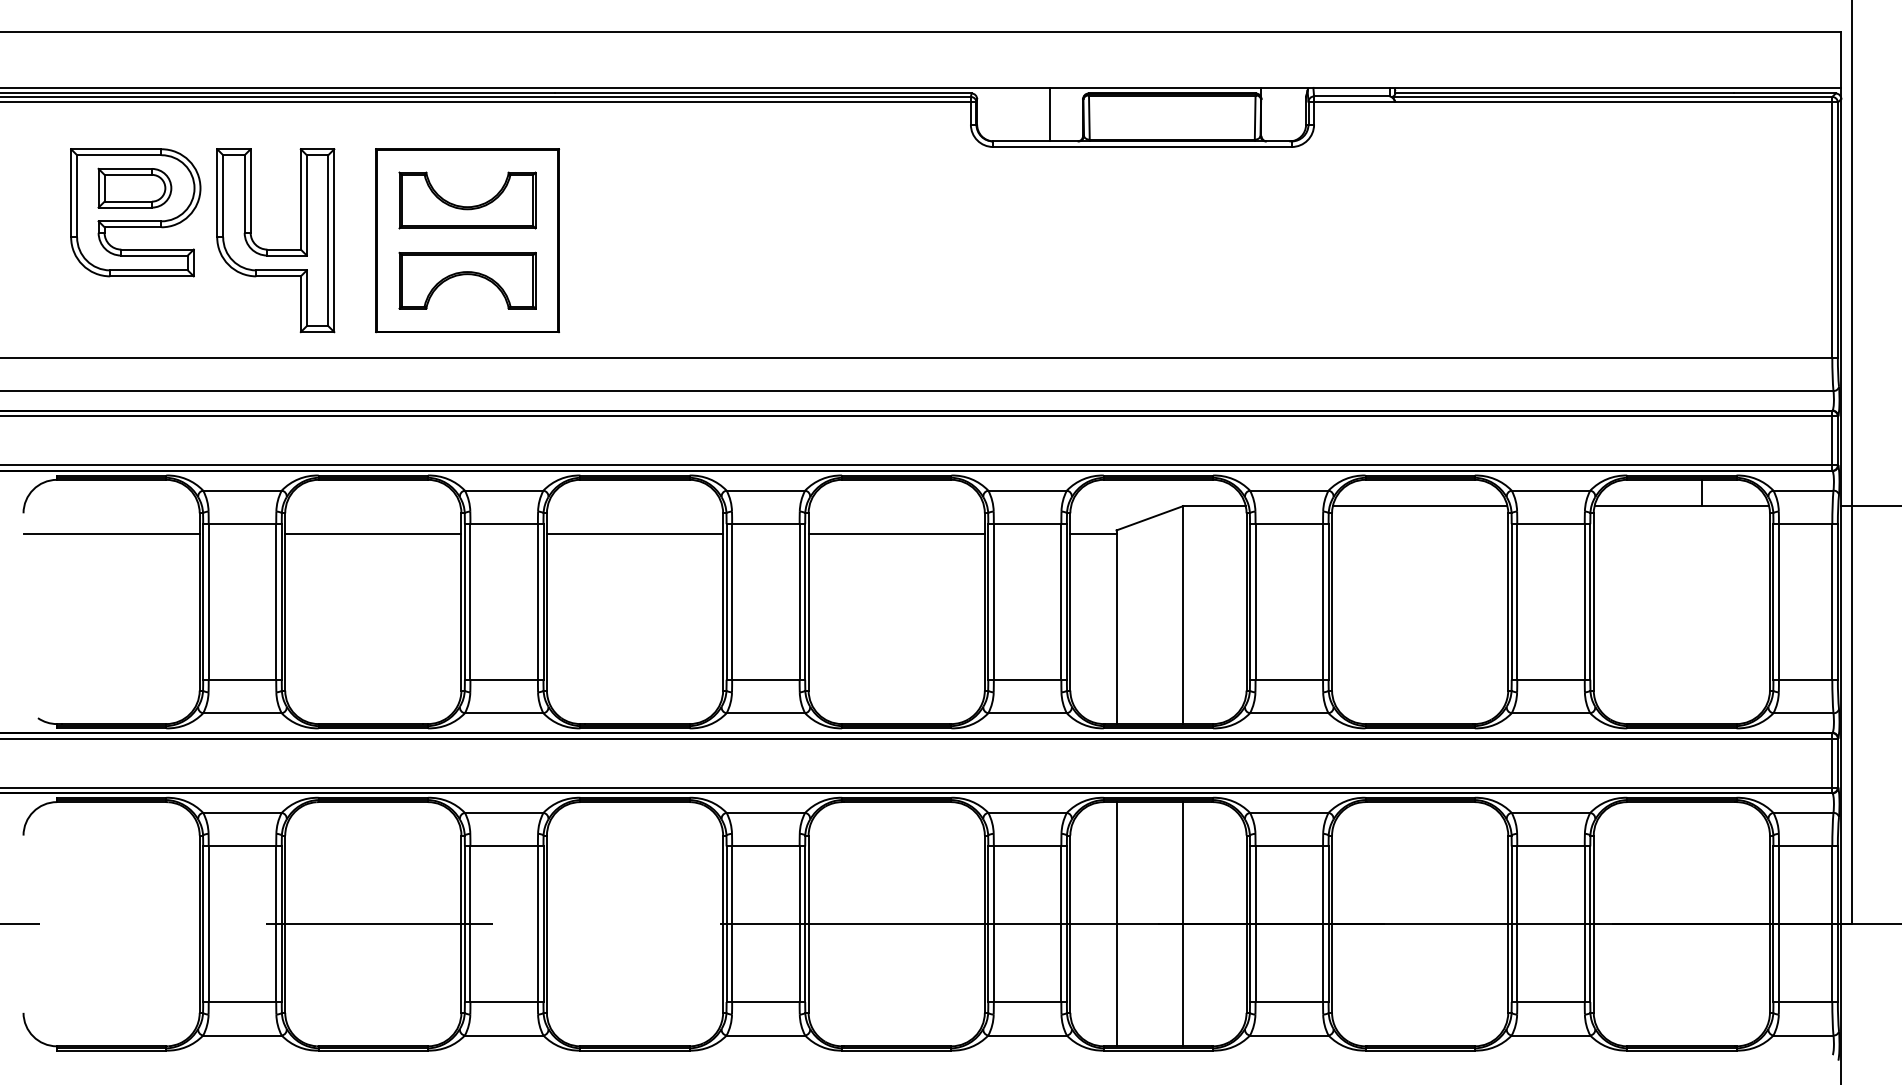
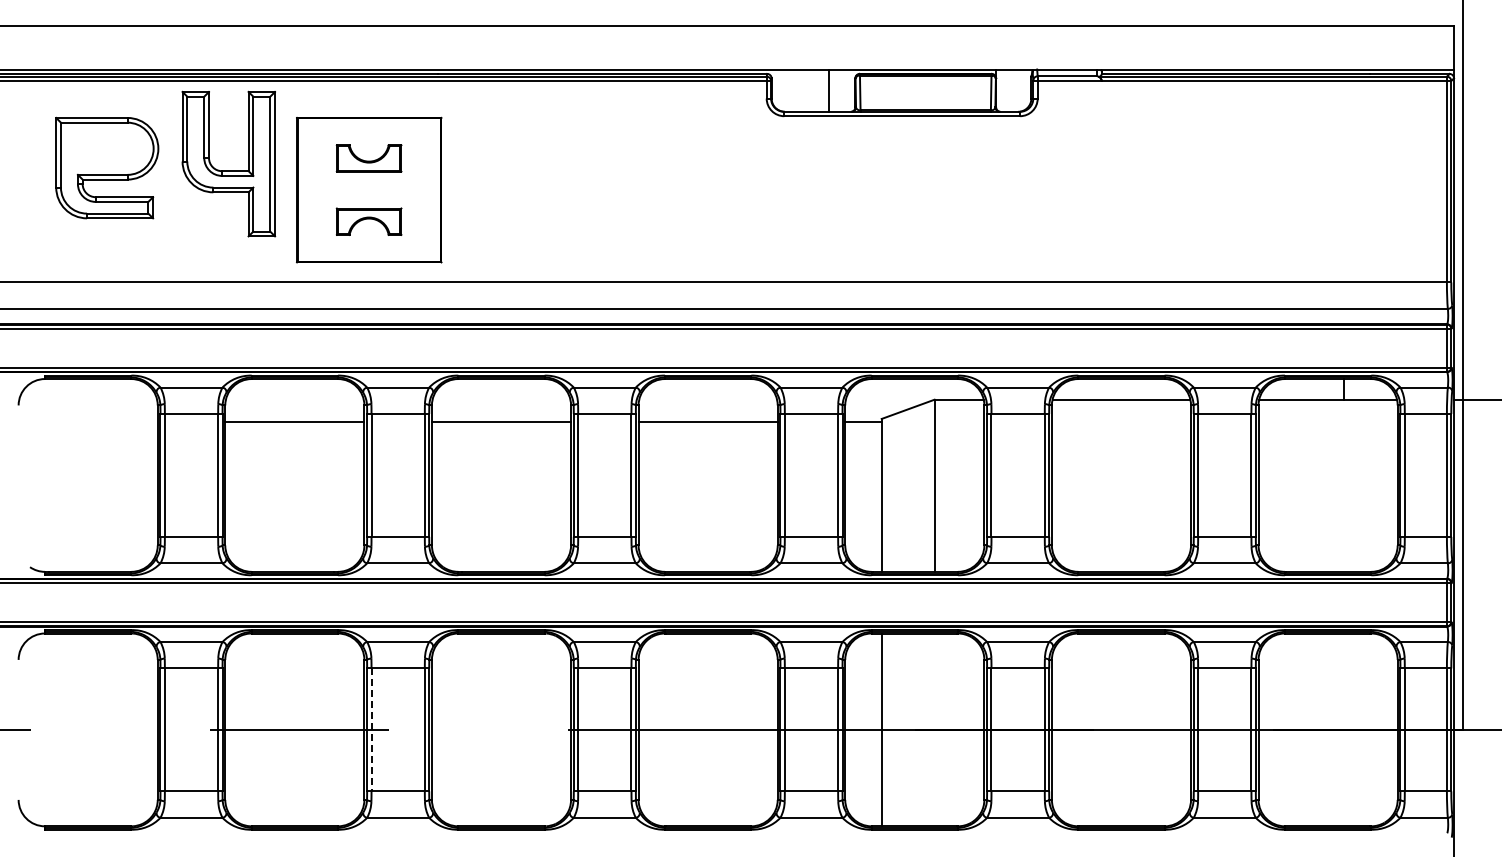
part: (134, 187) -> (106, 148), removed
part: (466, 200) -> (368, 158), size x0.6
part: (275, 248) -> (228, 170), moved
part: (466, 280) -> (368, 221), size x0.6
line: (110, 533) -> (87, 421), removed
line: (1183, 923) -> (934, 729), removed
line: (470, 924) -> (371, 730), solid -> dashed

